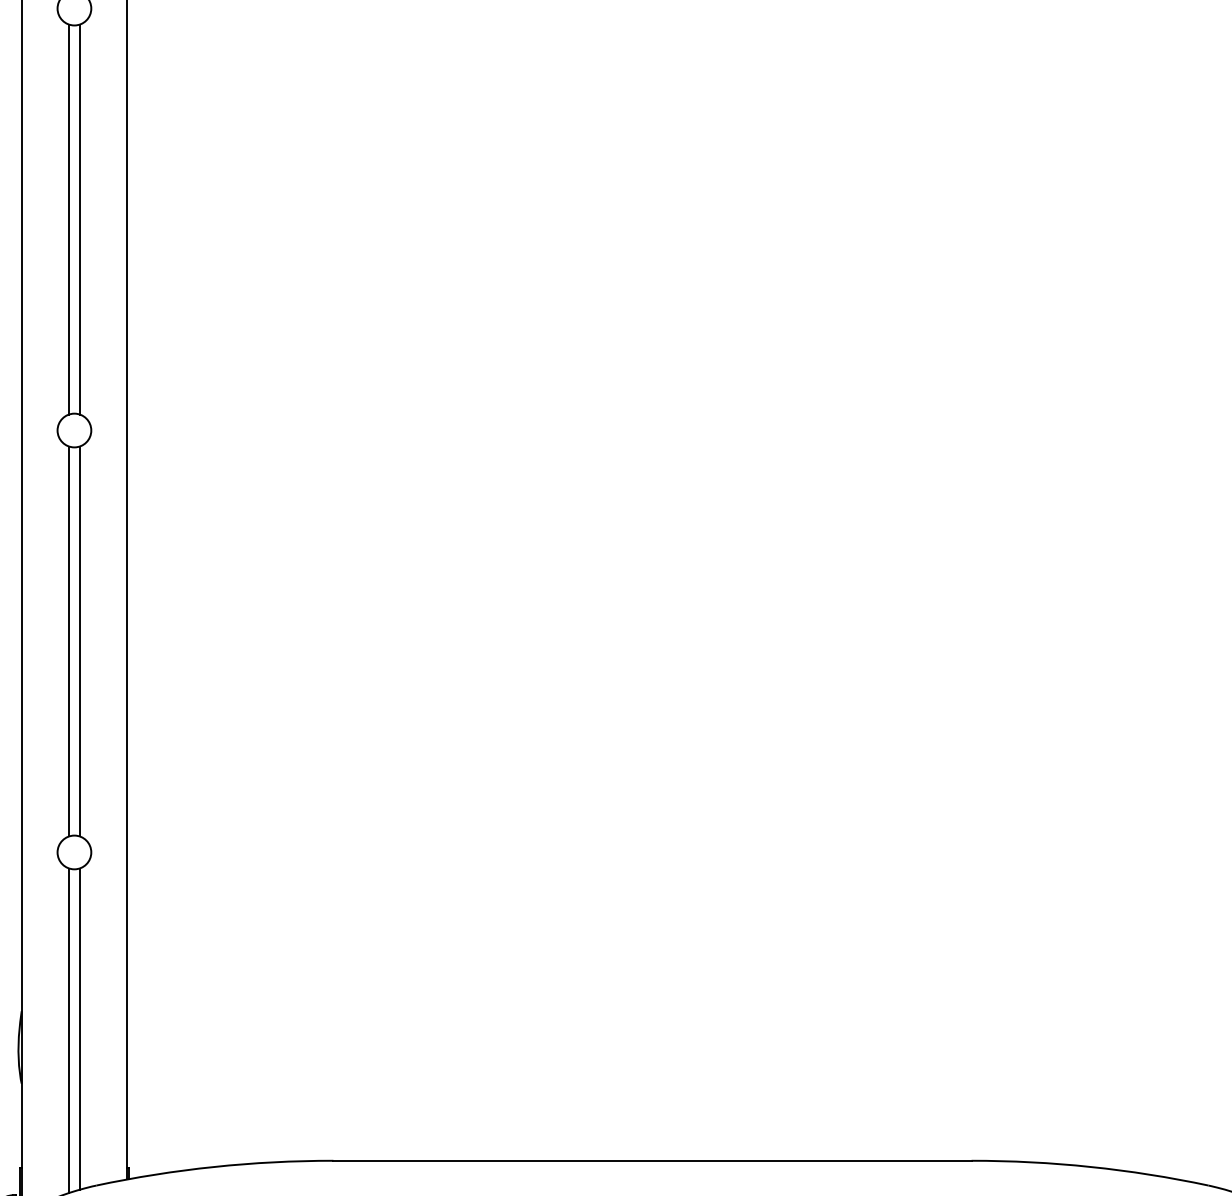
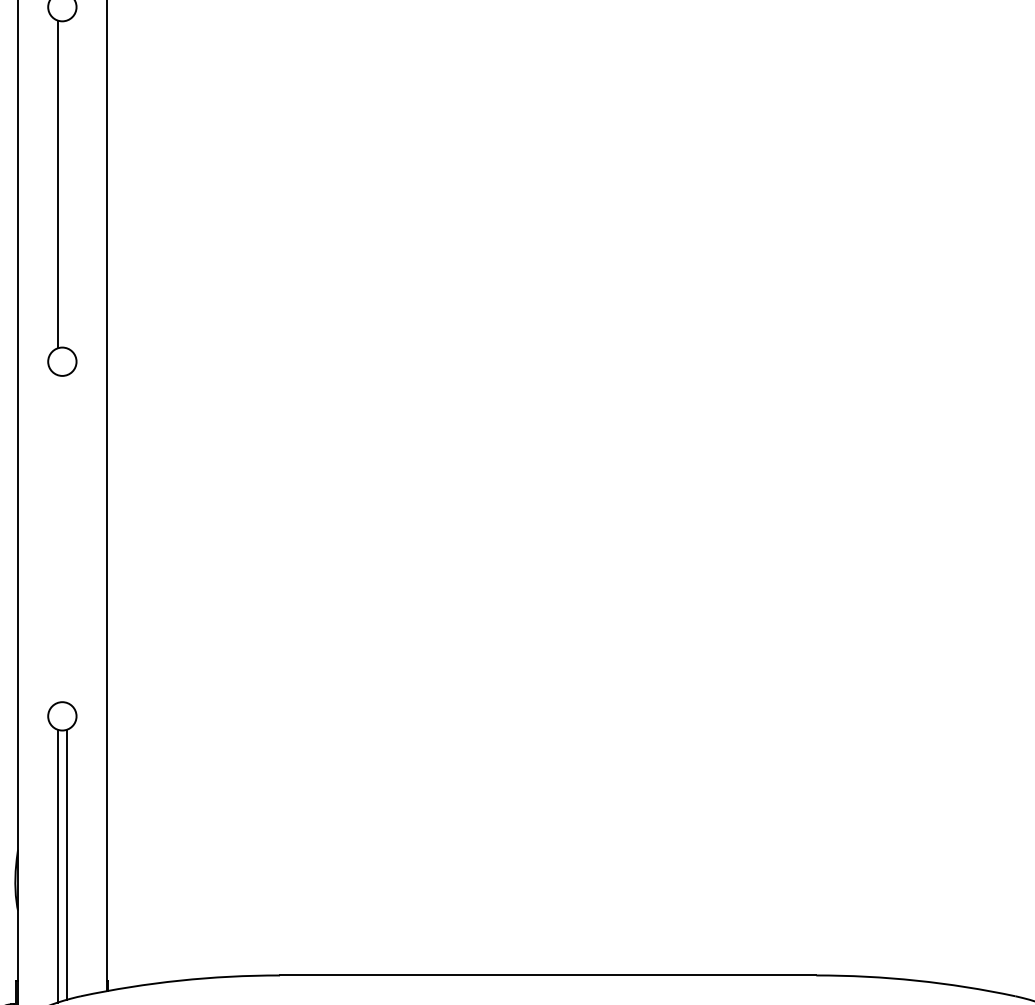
line: (79, 219) -> (66, 184), removed
line: (69, 641) -> (58, 539), removed
line: (79, 641) -> (66, 539), removed

